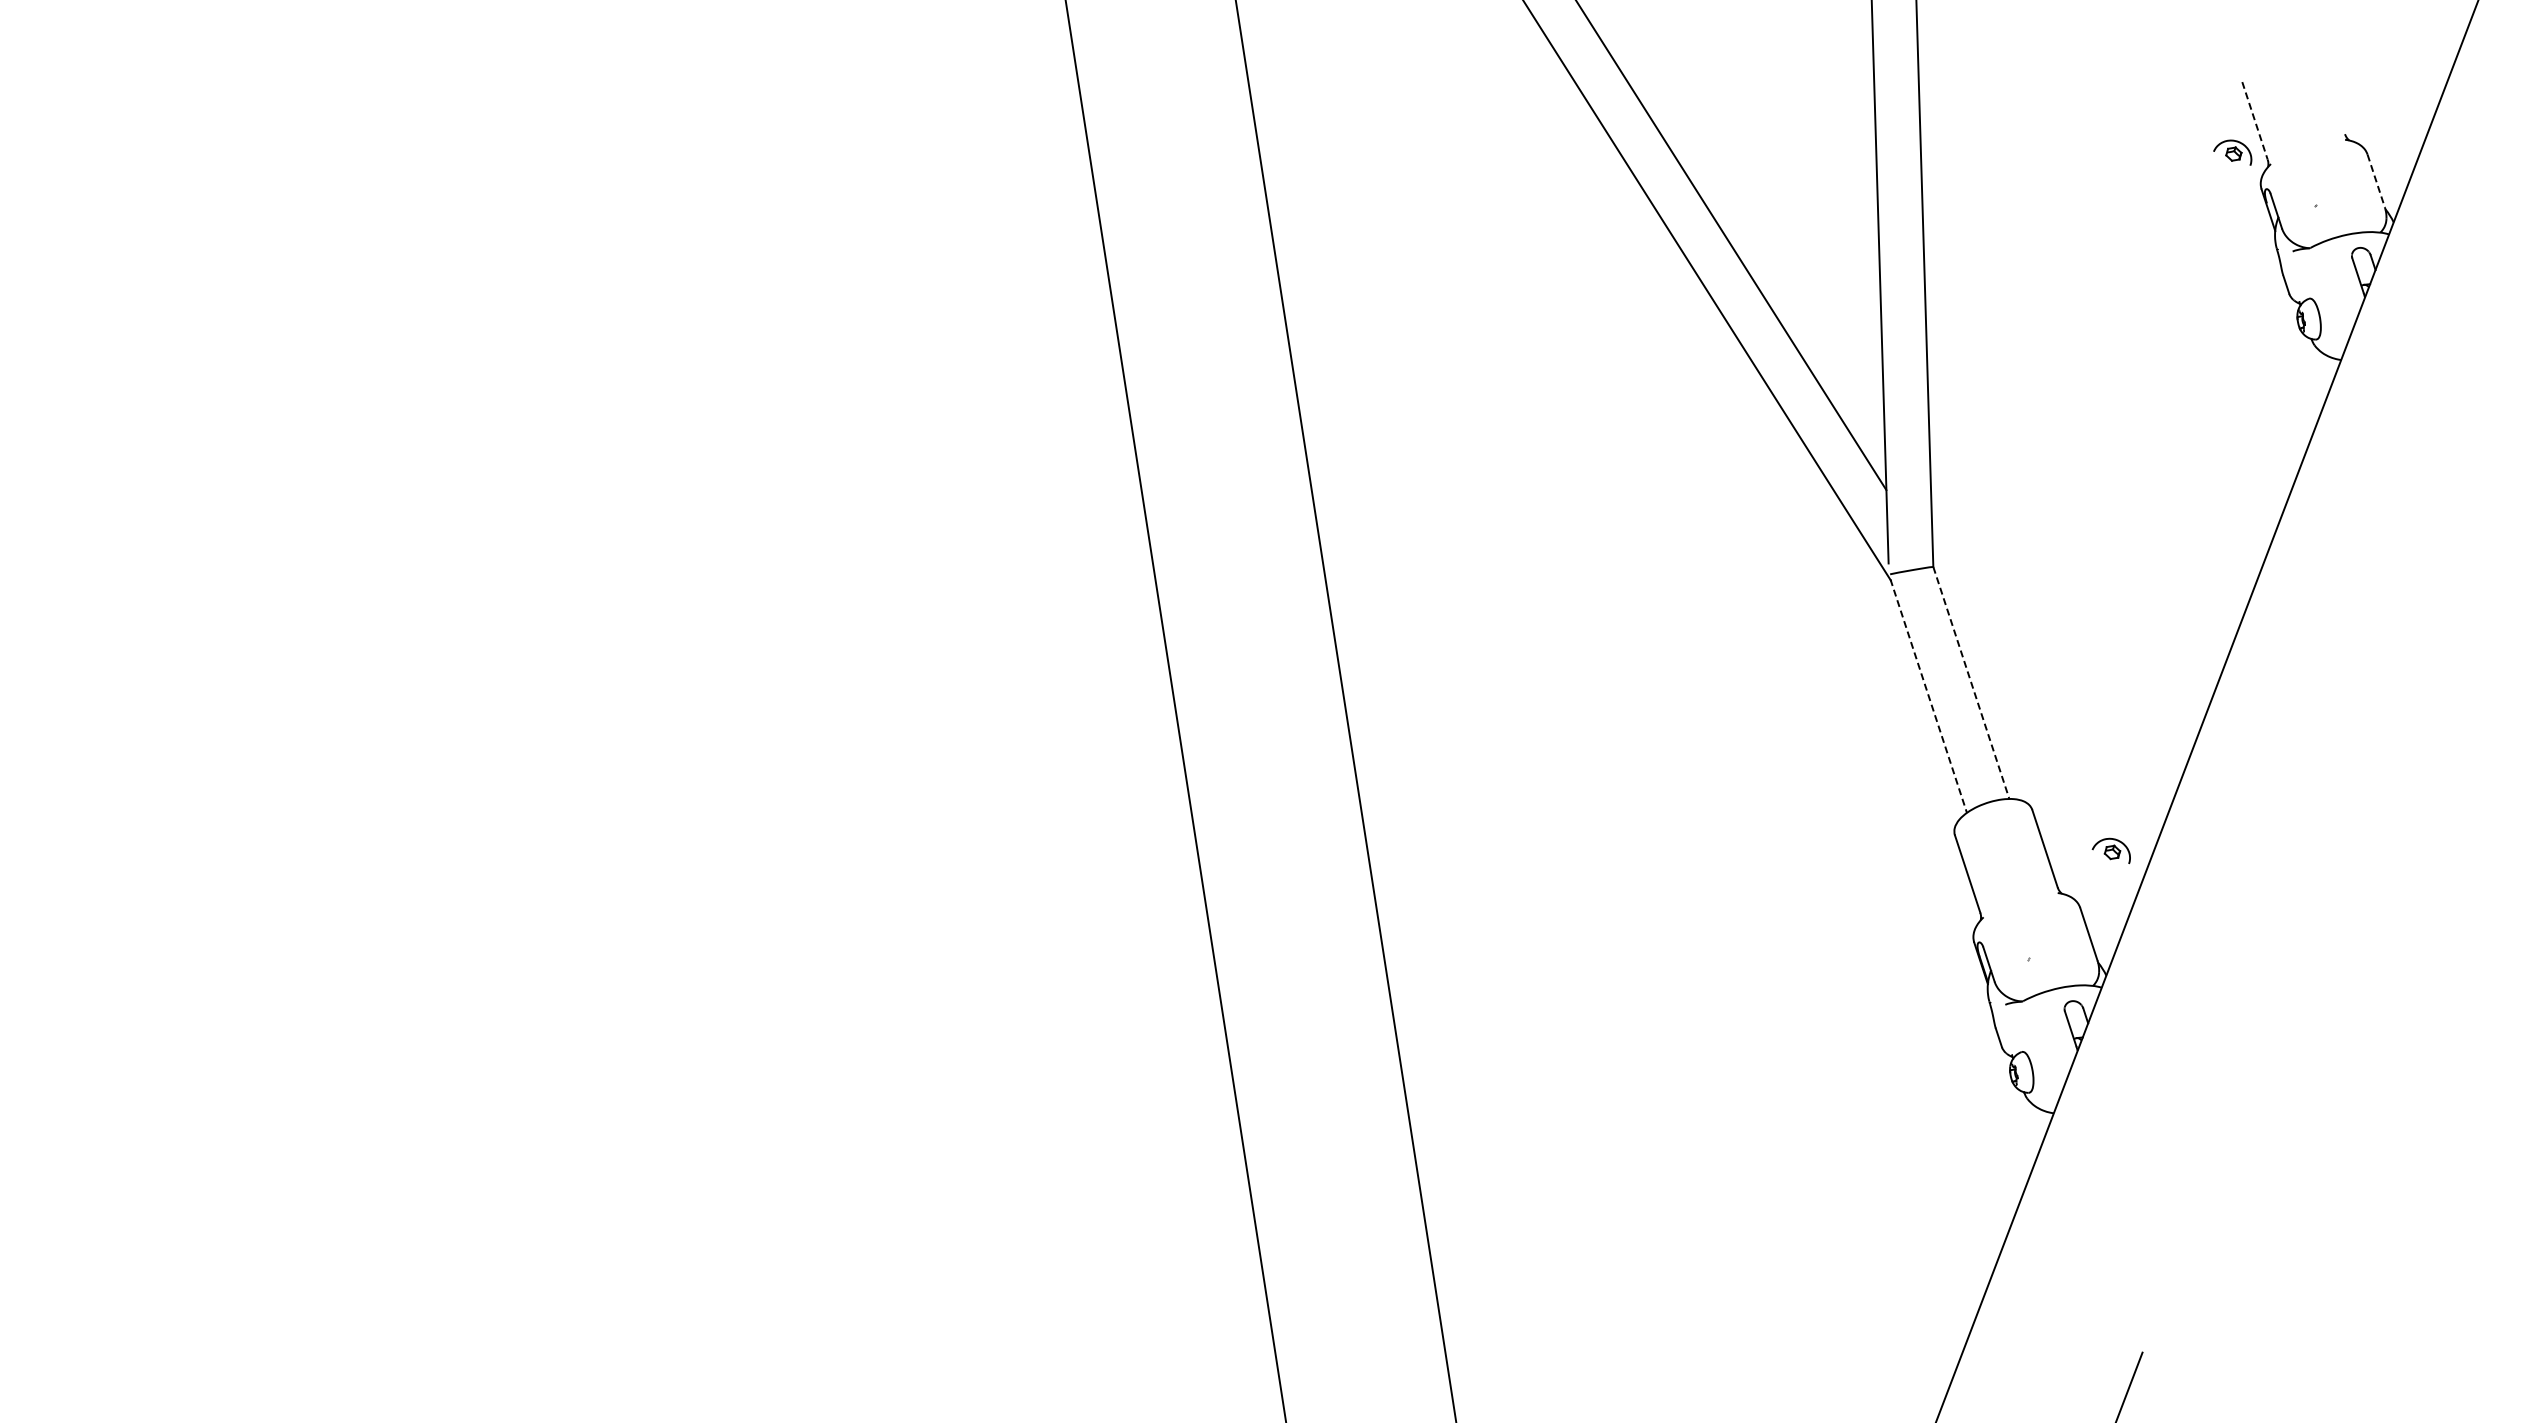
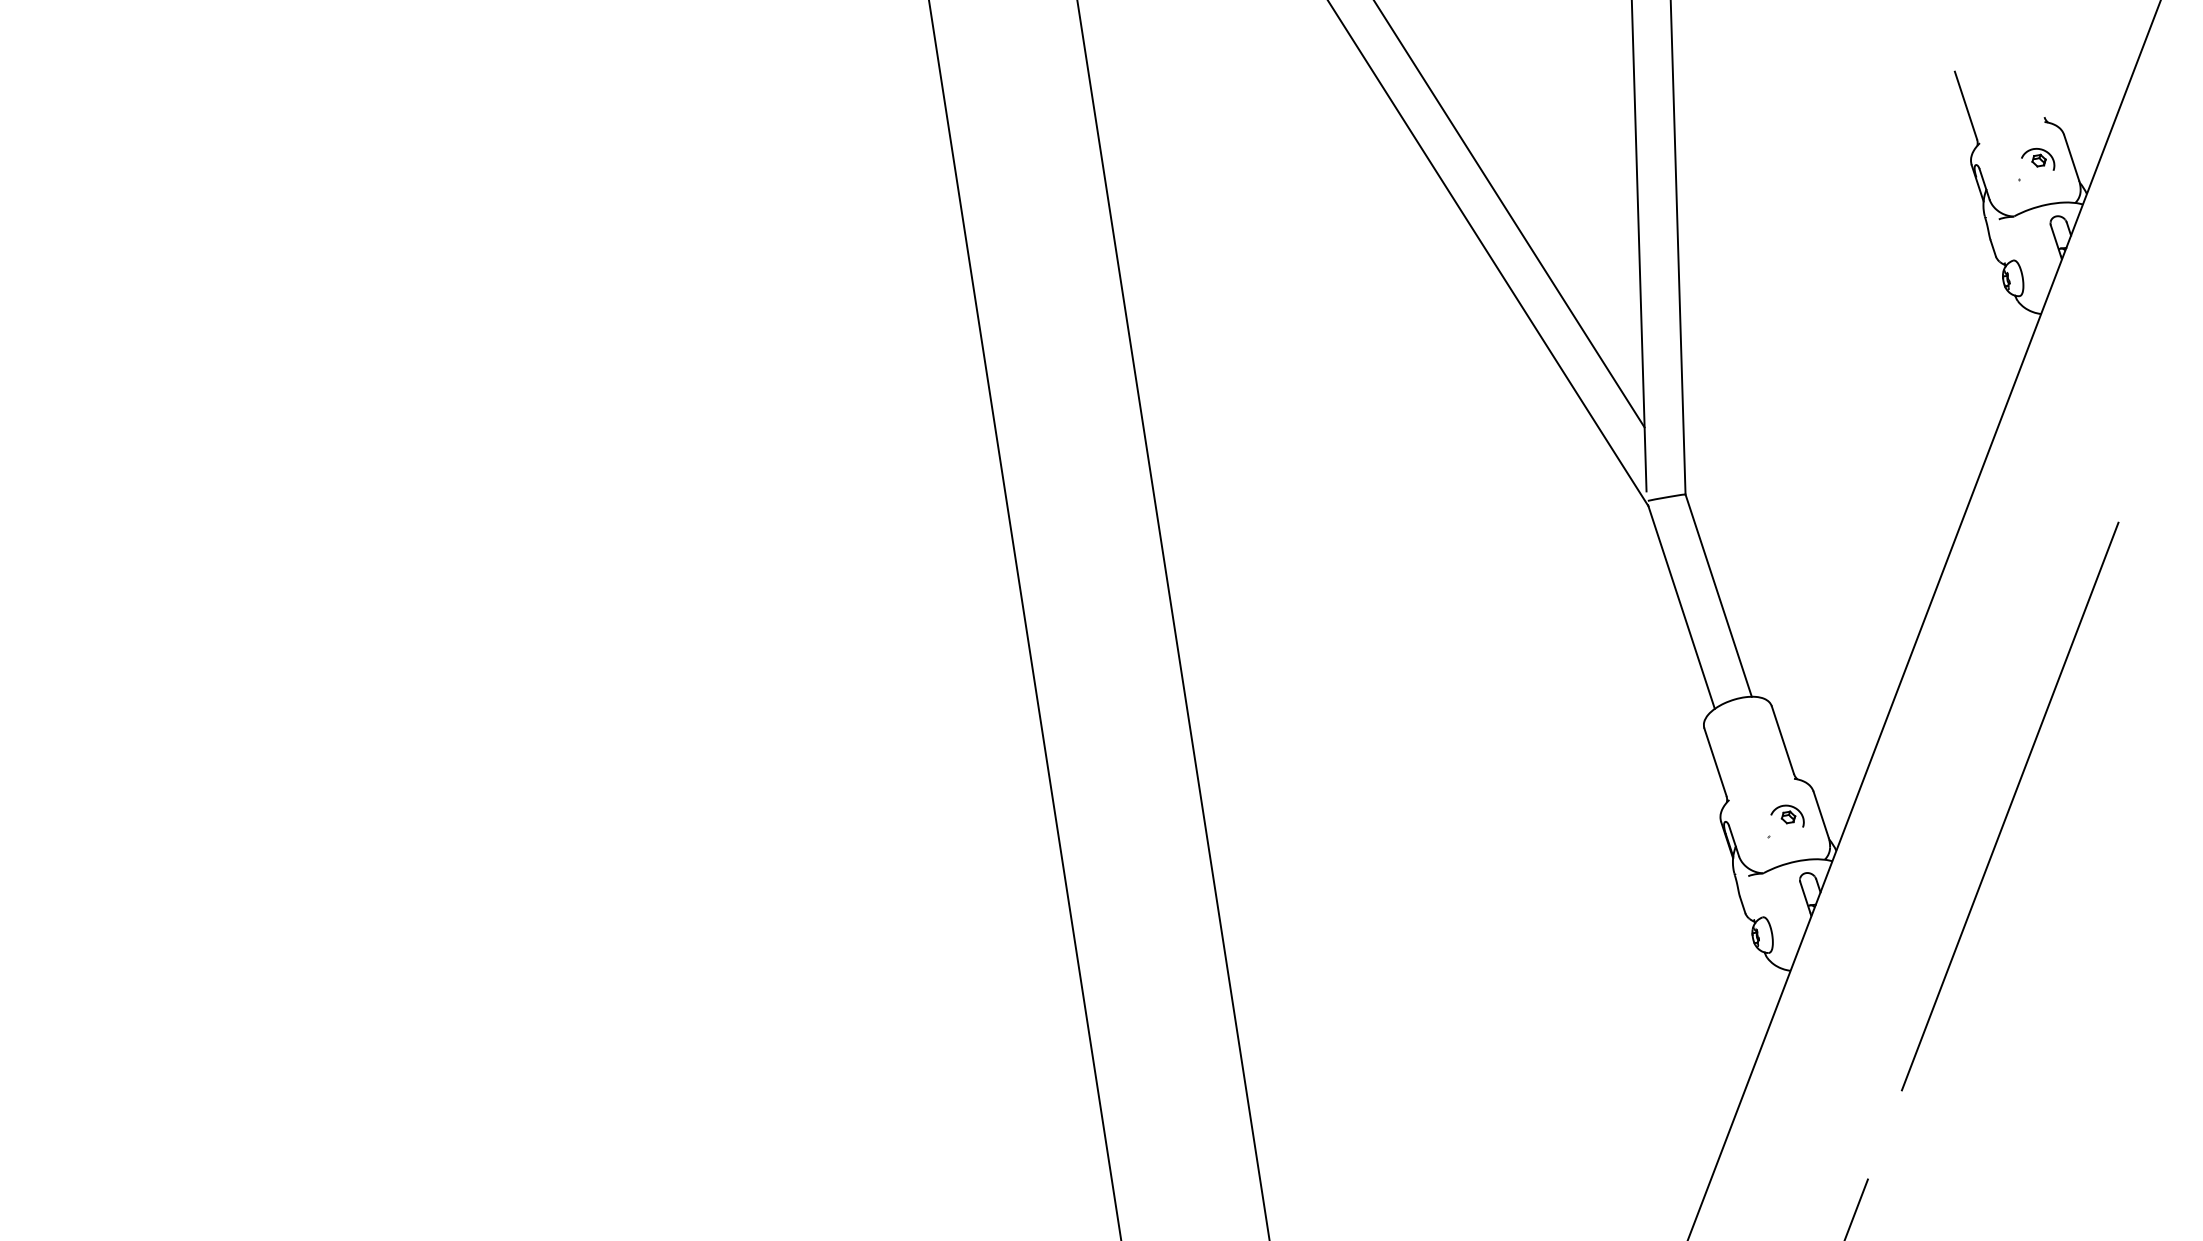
line: (2254, 120) -> (1965, 105), dashed -> solid
part: (2232, 152) -> (2037, 159), moved
line: (2376, 181) -> (2071, 158), dashed -> solid
line: (1971, 683) -> (1718, 596), dashed -> solid
line: (1928, 696) -> (1681, 607), dashed -> solid
part: (2110, 850) -> (1786, 815), moved
line: (2305, 924) -> (2010, 806), added

